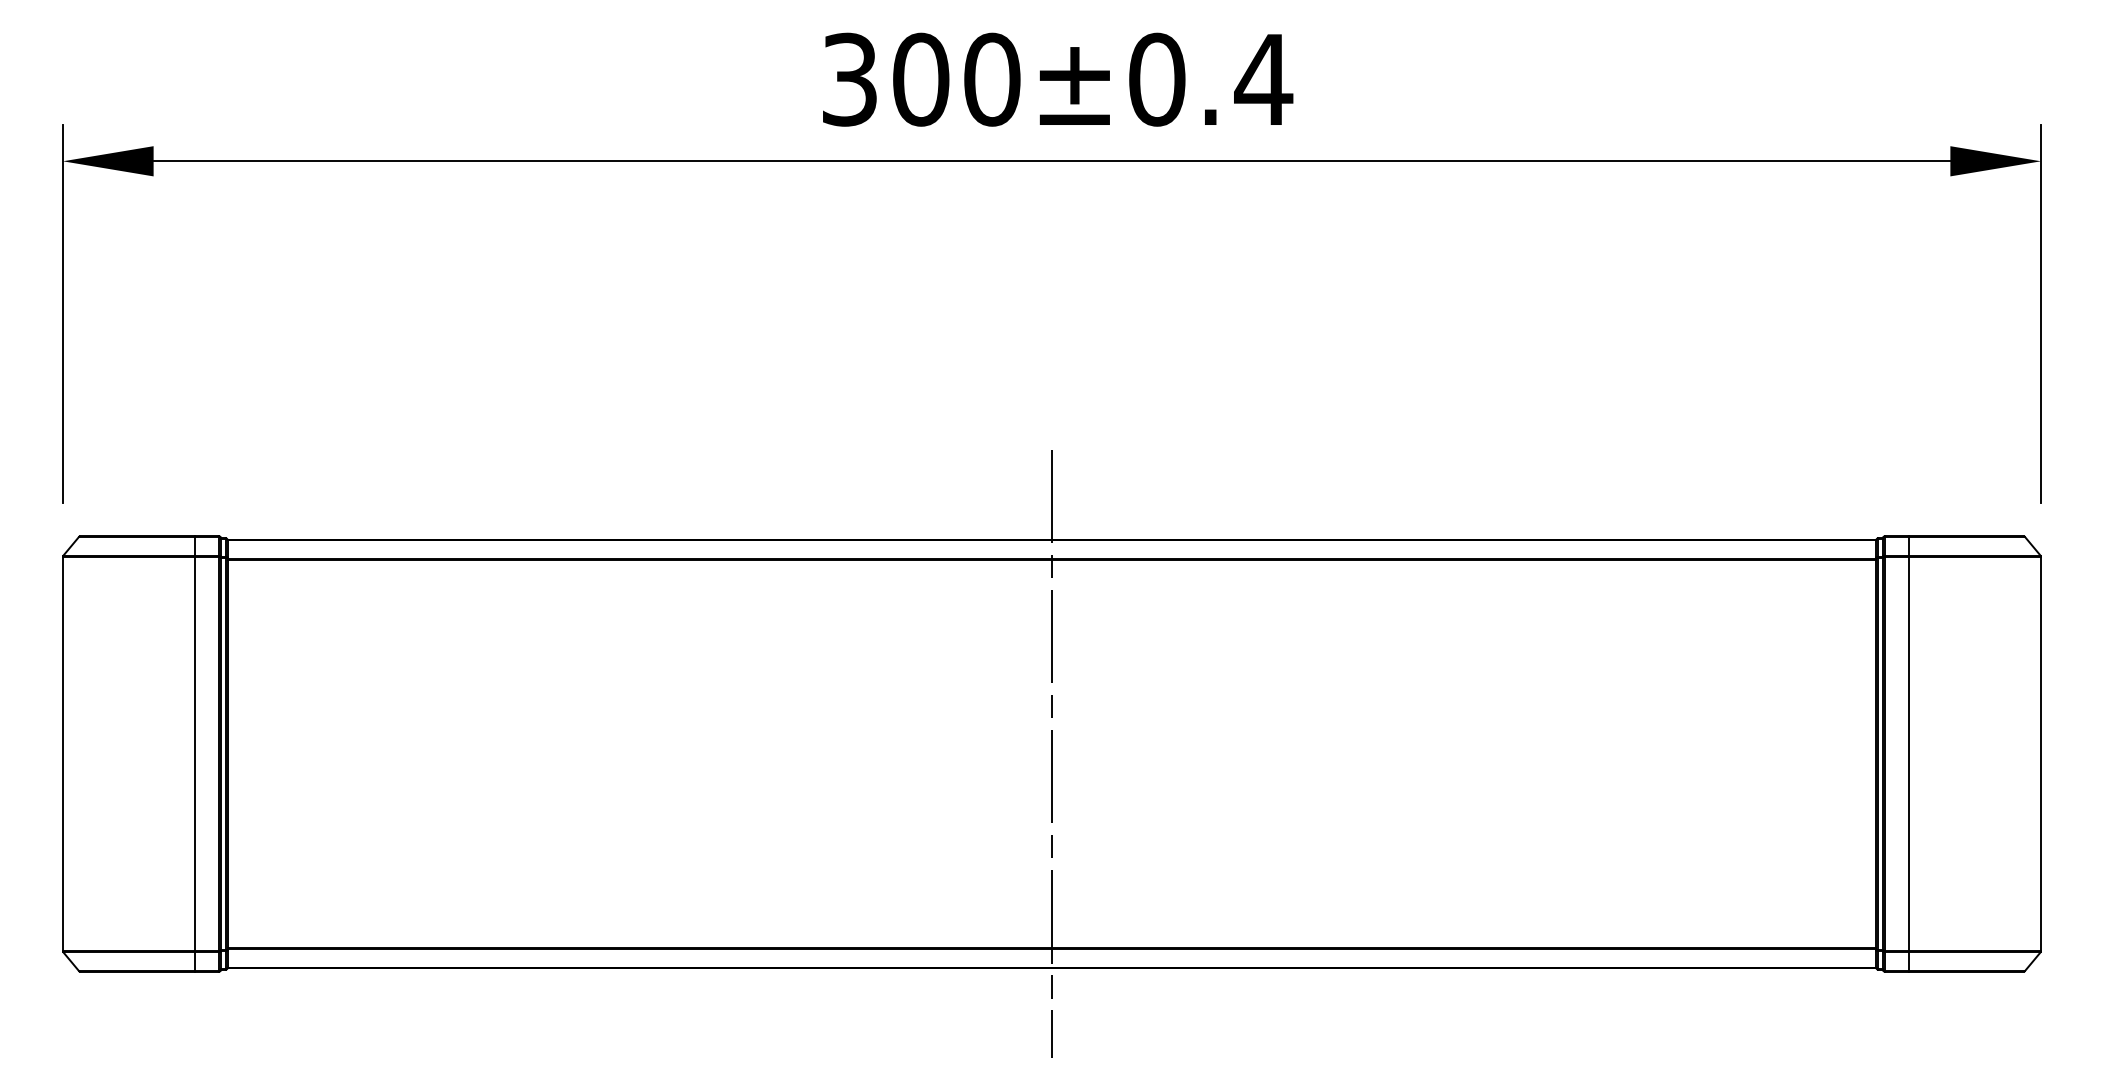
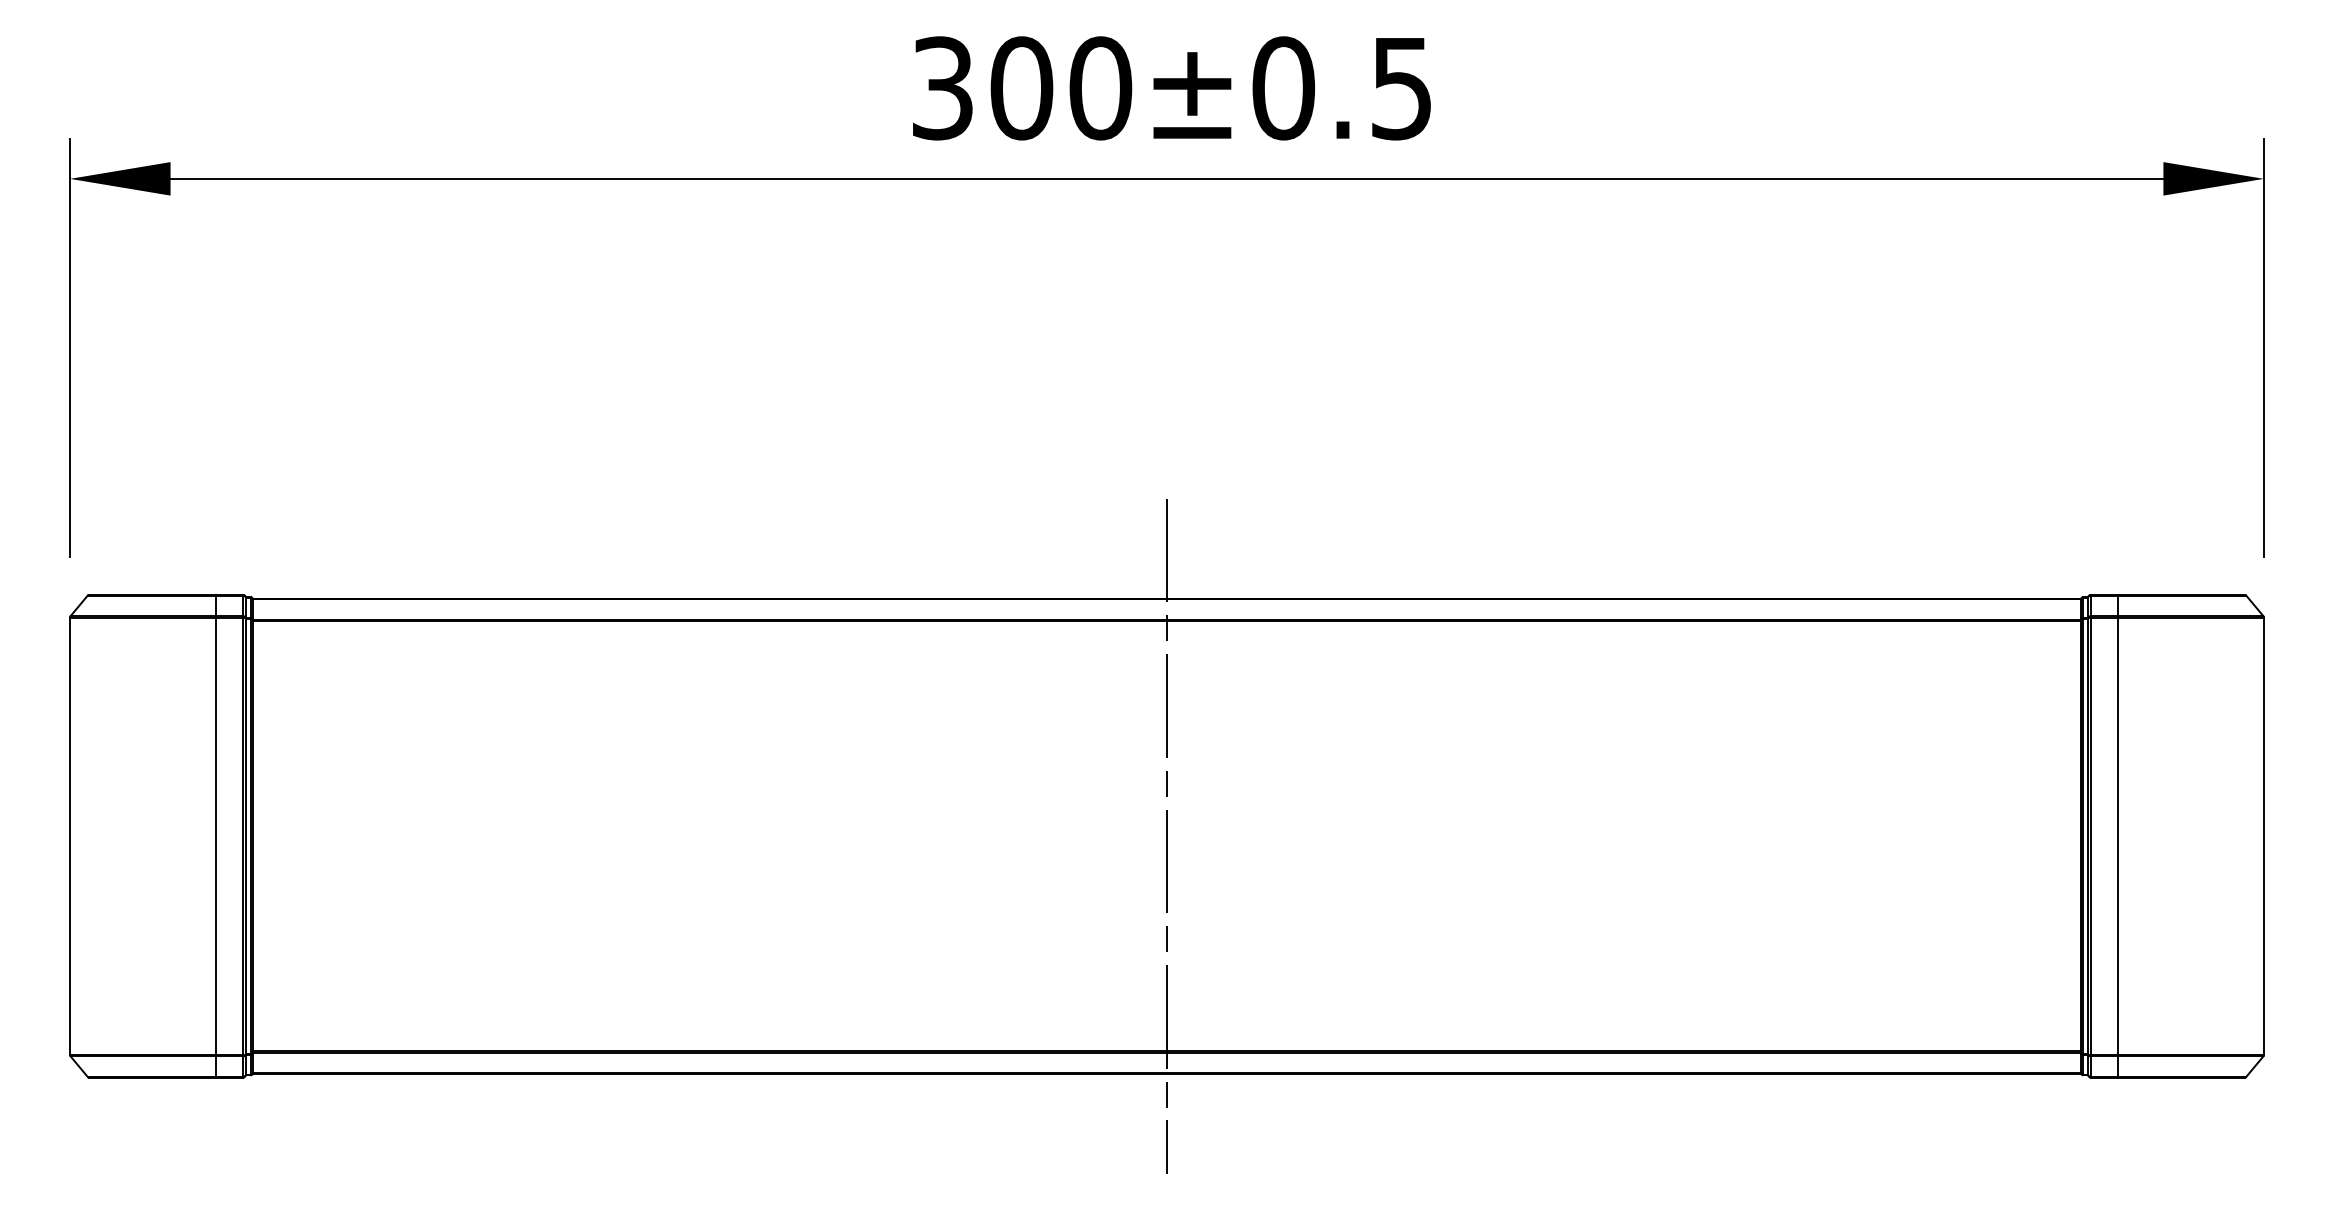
text: (1263, 80) -> (1401, 89), 300±0.4 -> 300±0.5

